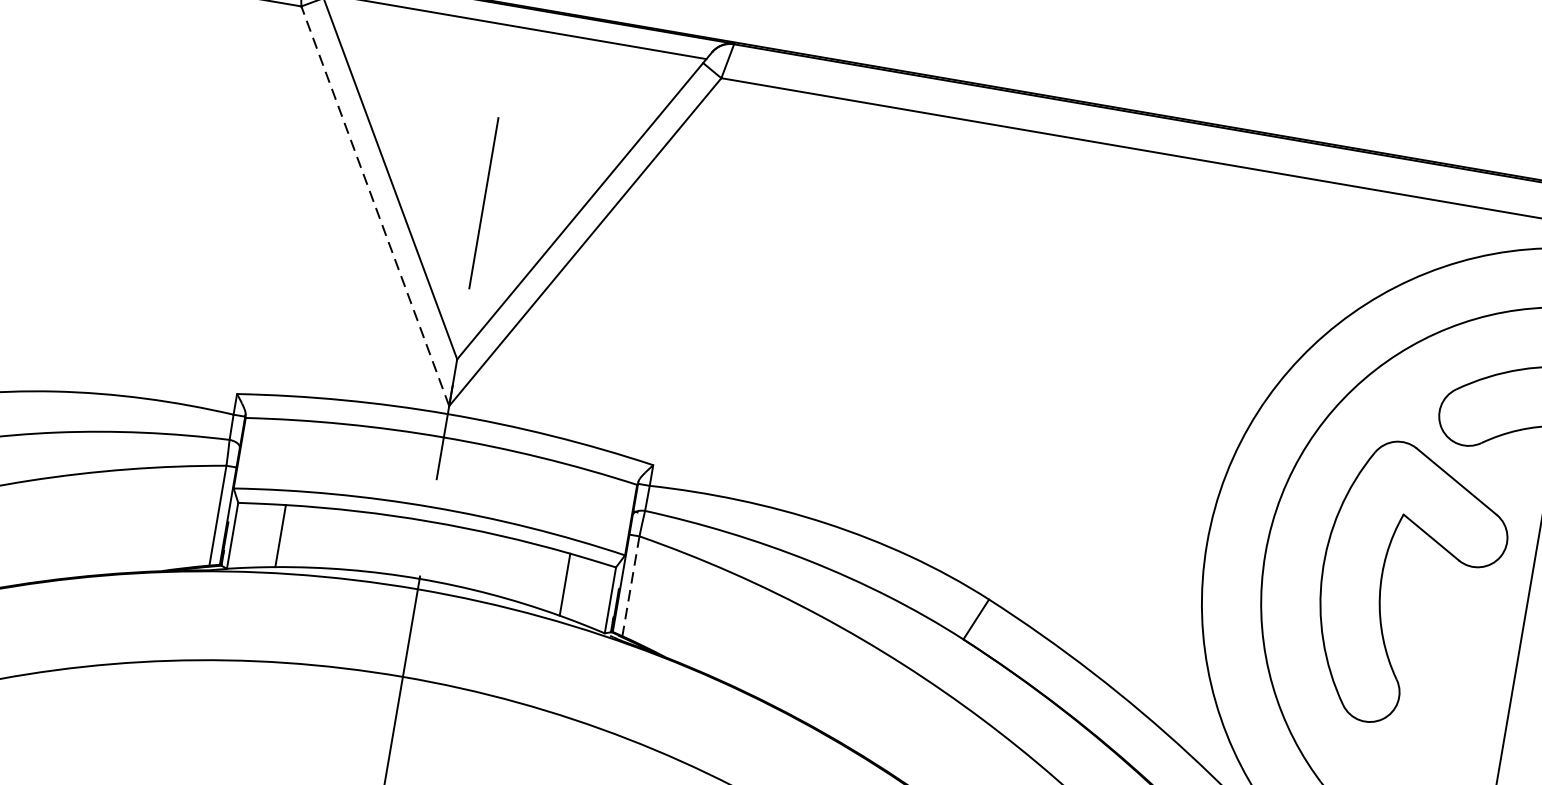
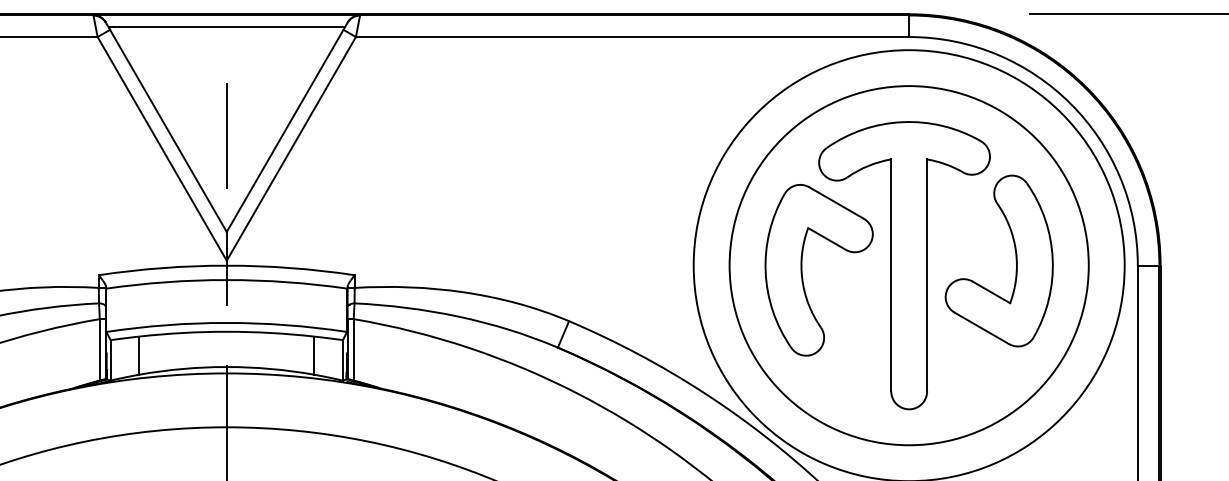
line: (374, 205) -> (161, 148), dashed -> solid
line: (630, 585) -> (353, 349), dashed -> solid

